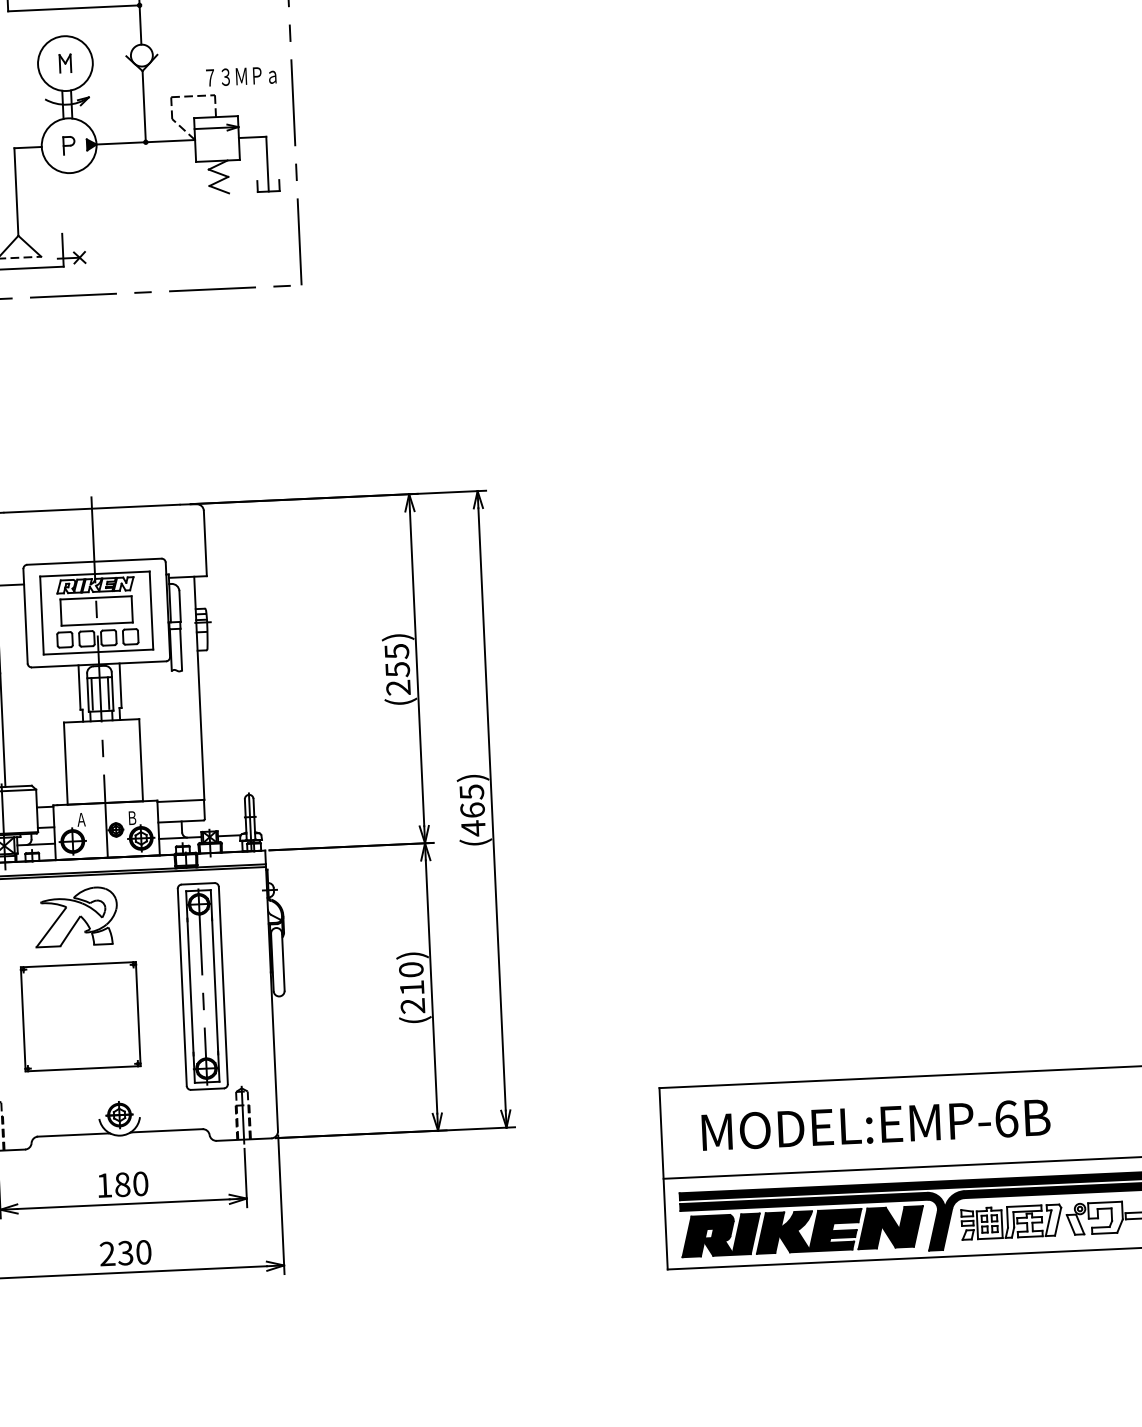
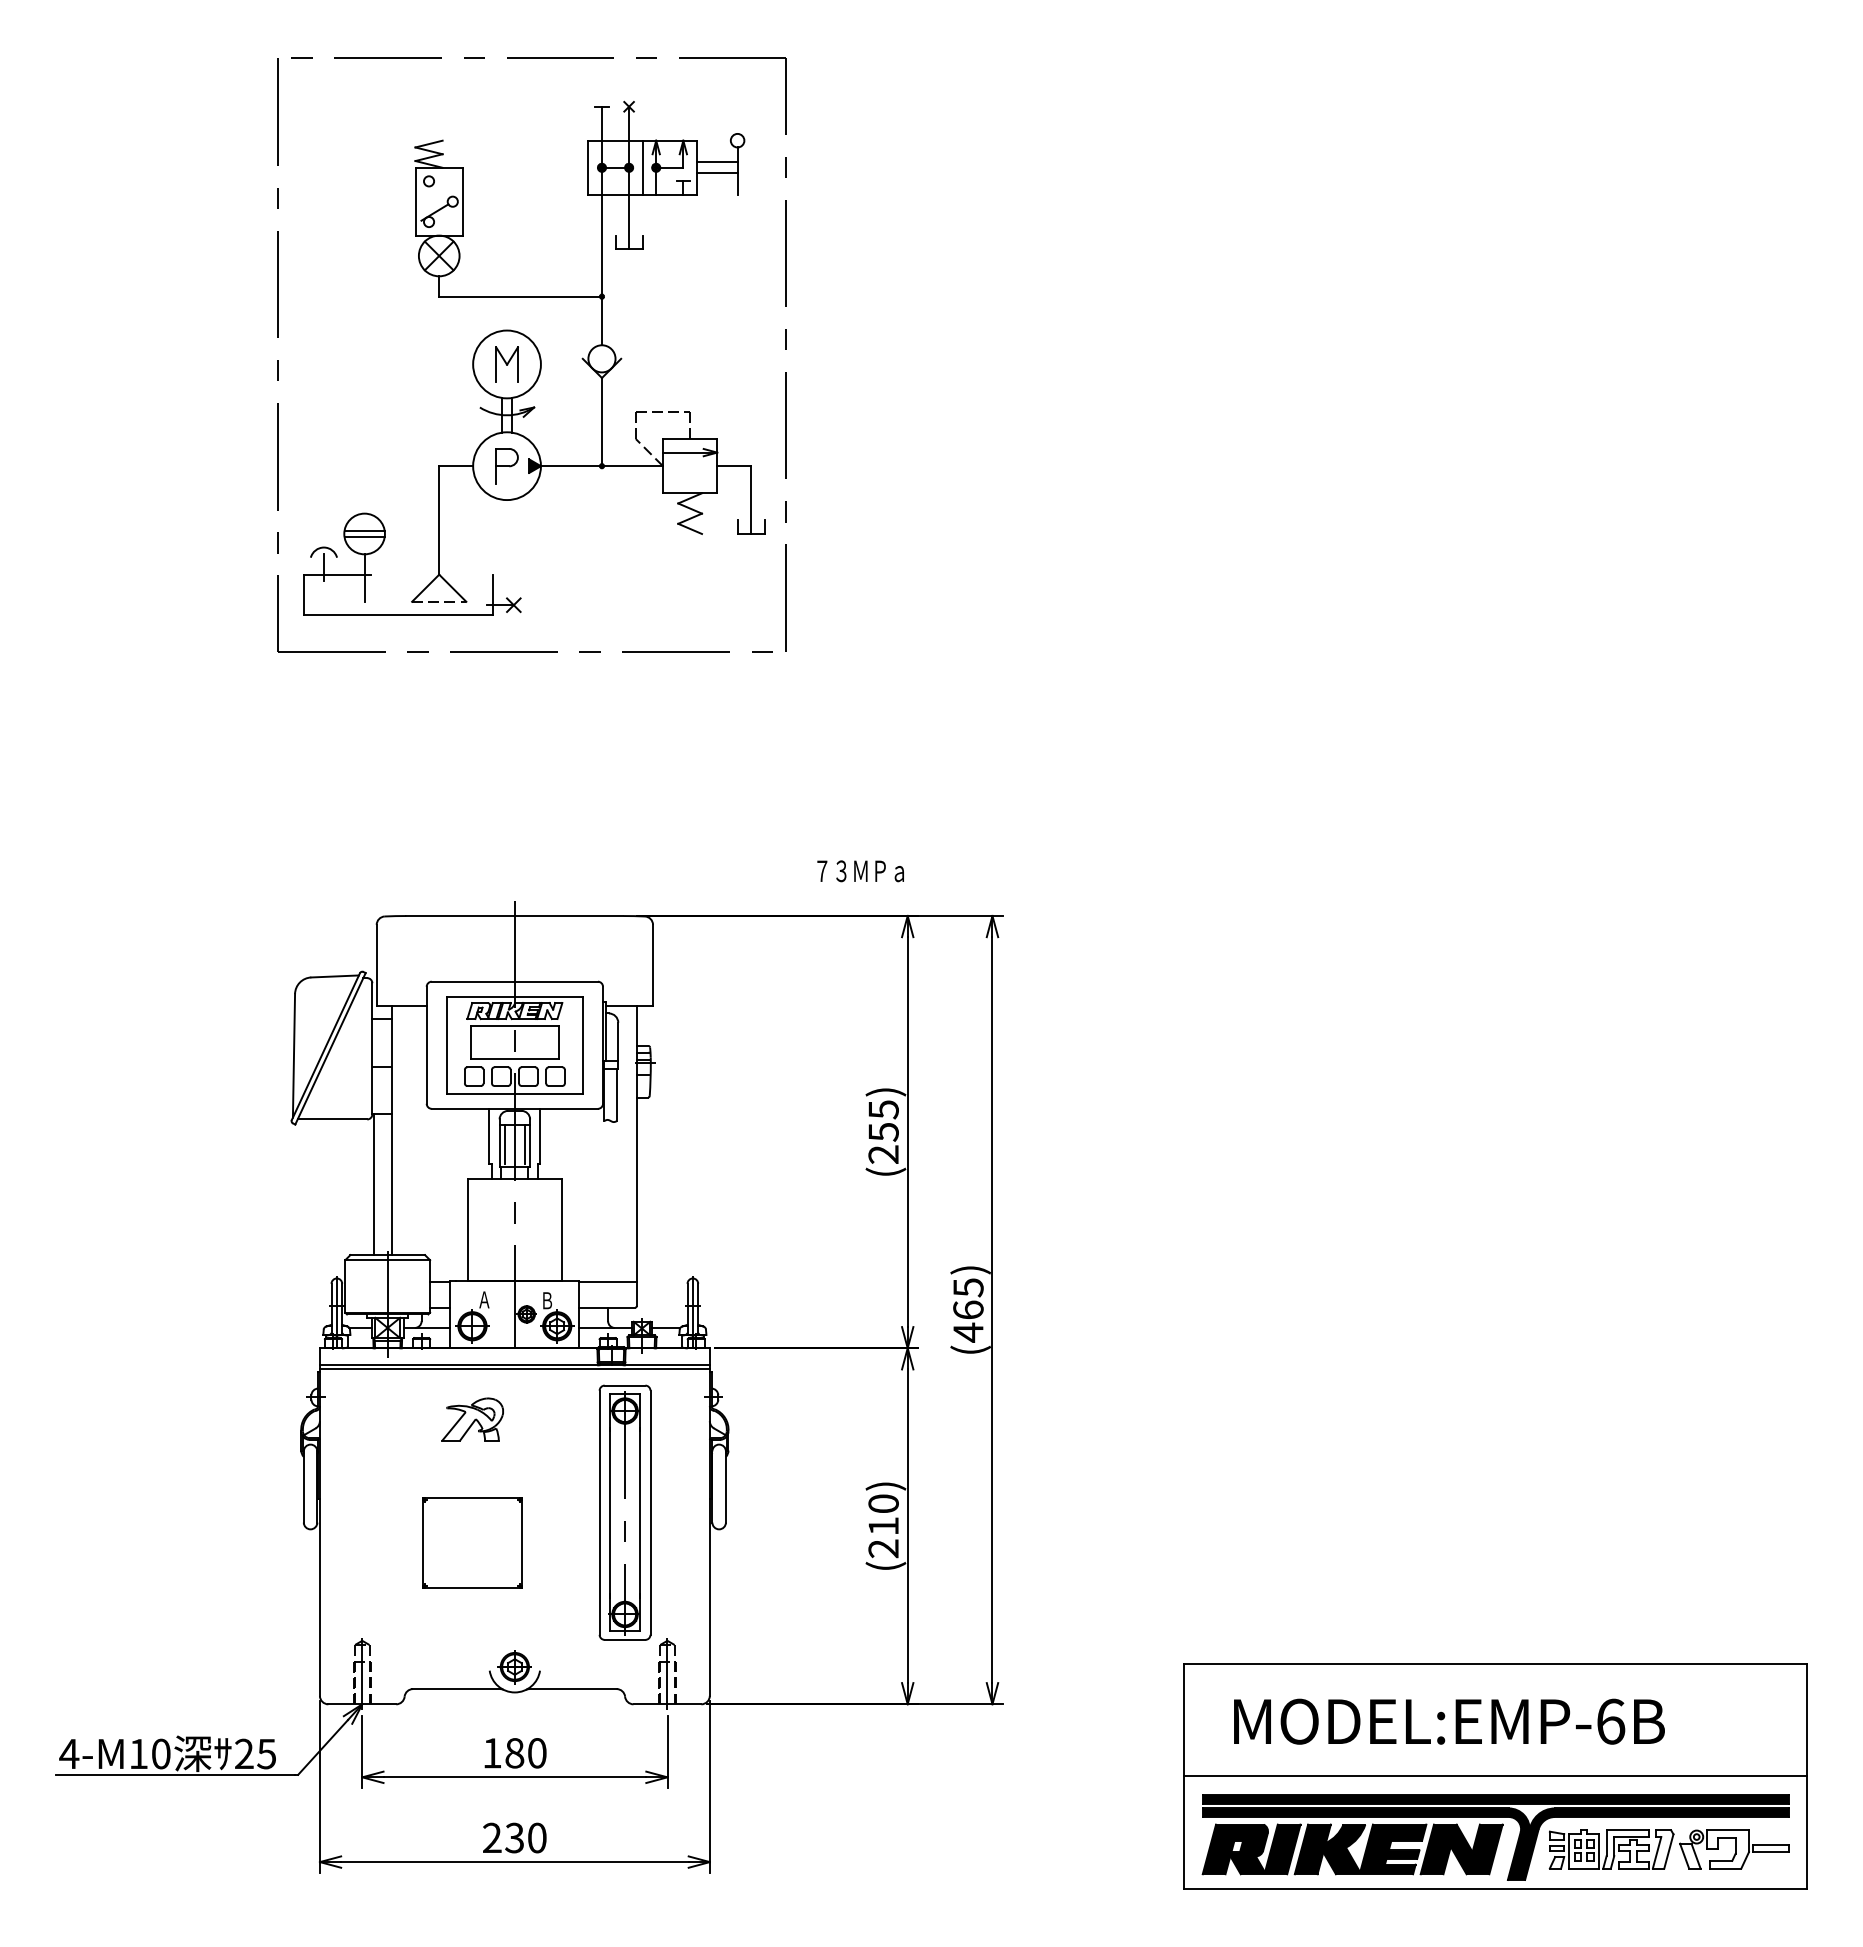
part: (64, 62) -> (506, 363), size x1.6
text: (241, 76) -> (860, 871), moved
part: (68, 145) -> (506, 465), size x1.6
part: (76, 916) -> (472, 1419), size x0.6
part: (80, 1016) -> (472, 1542), size x0.7

